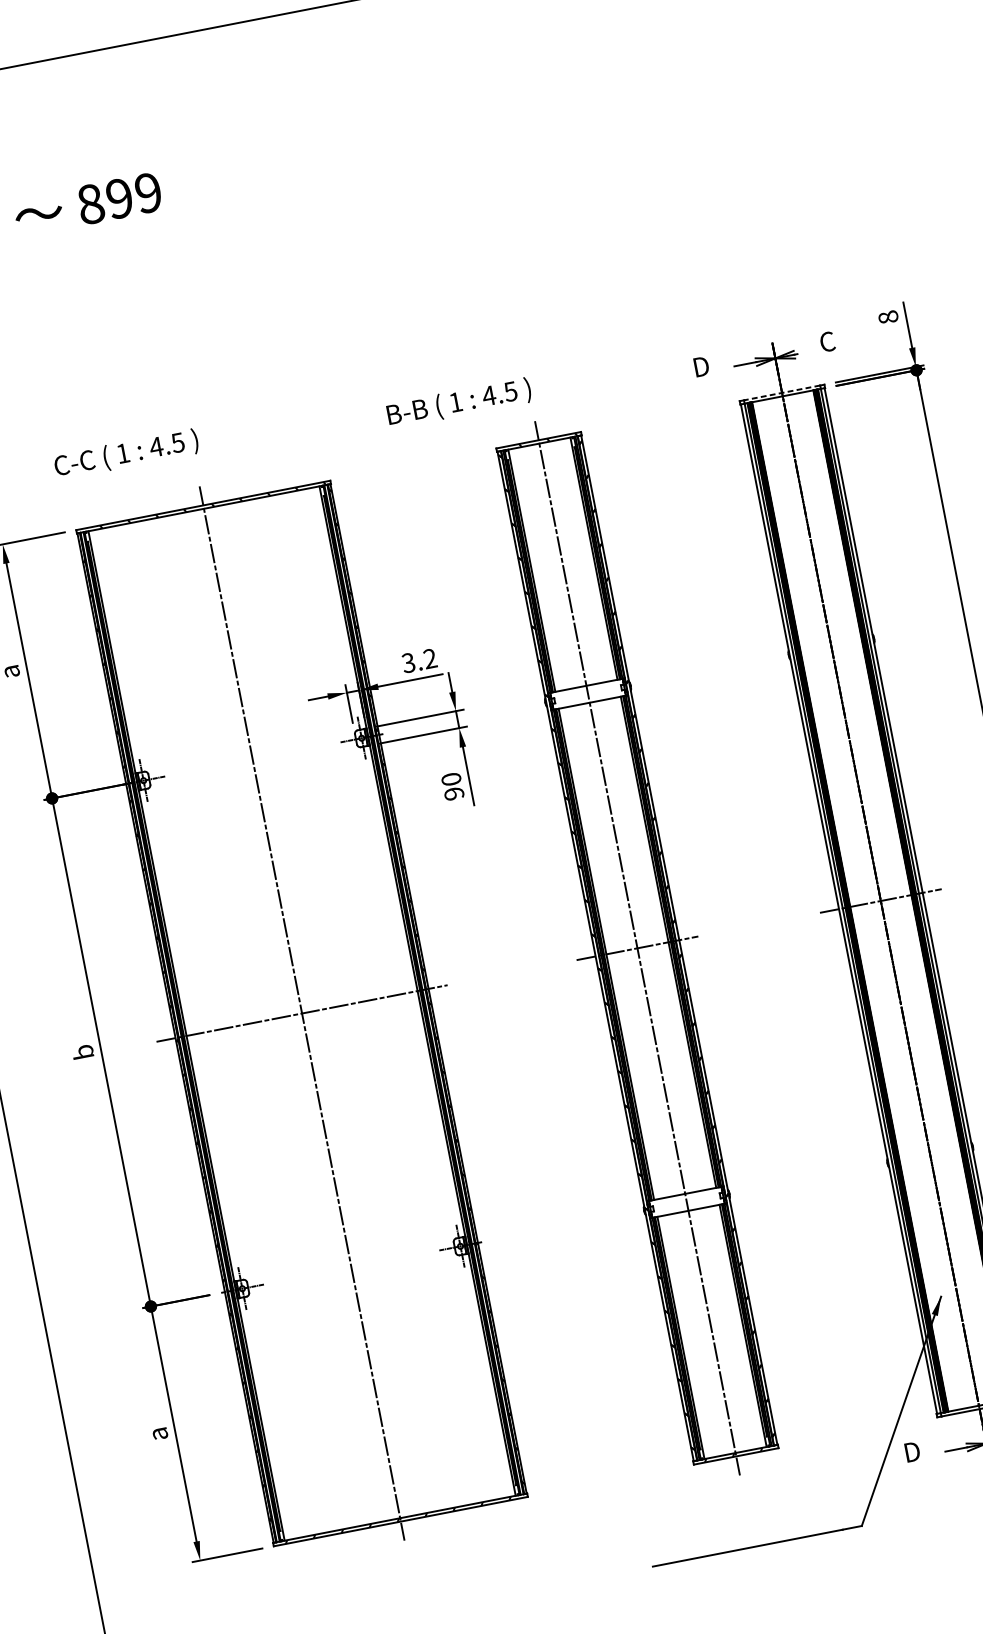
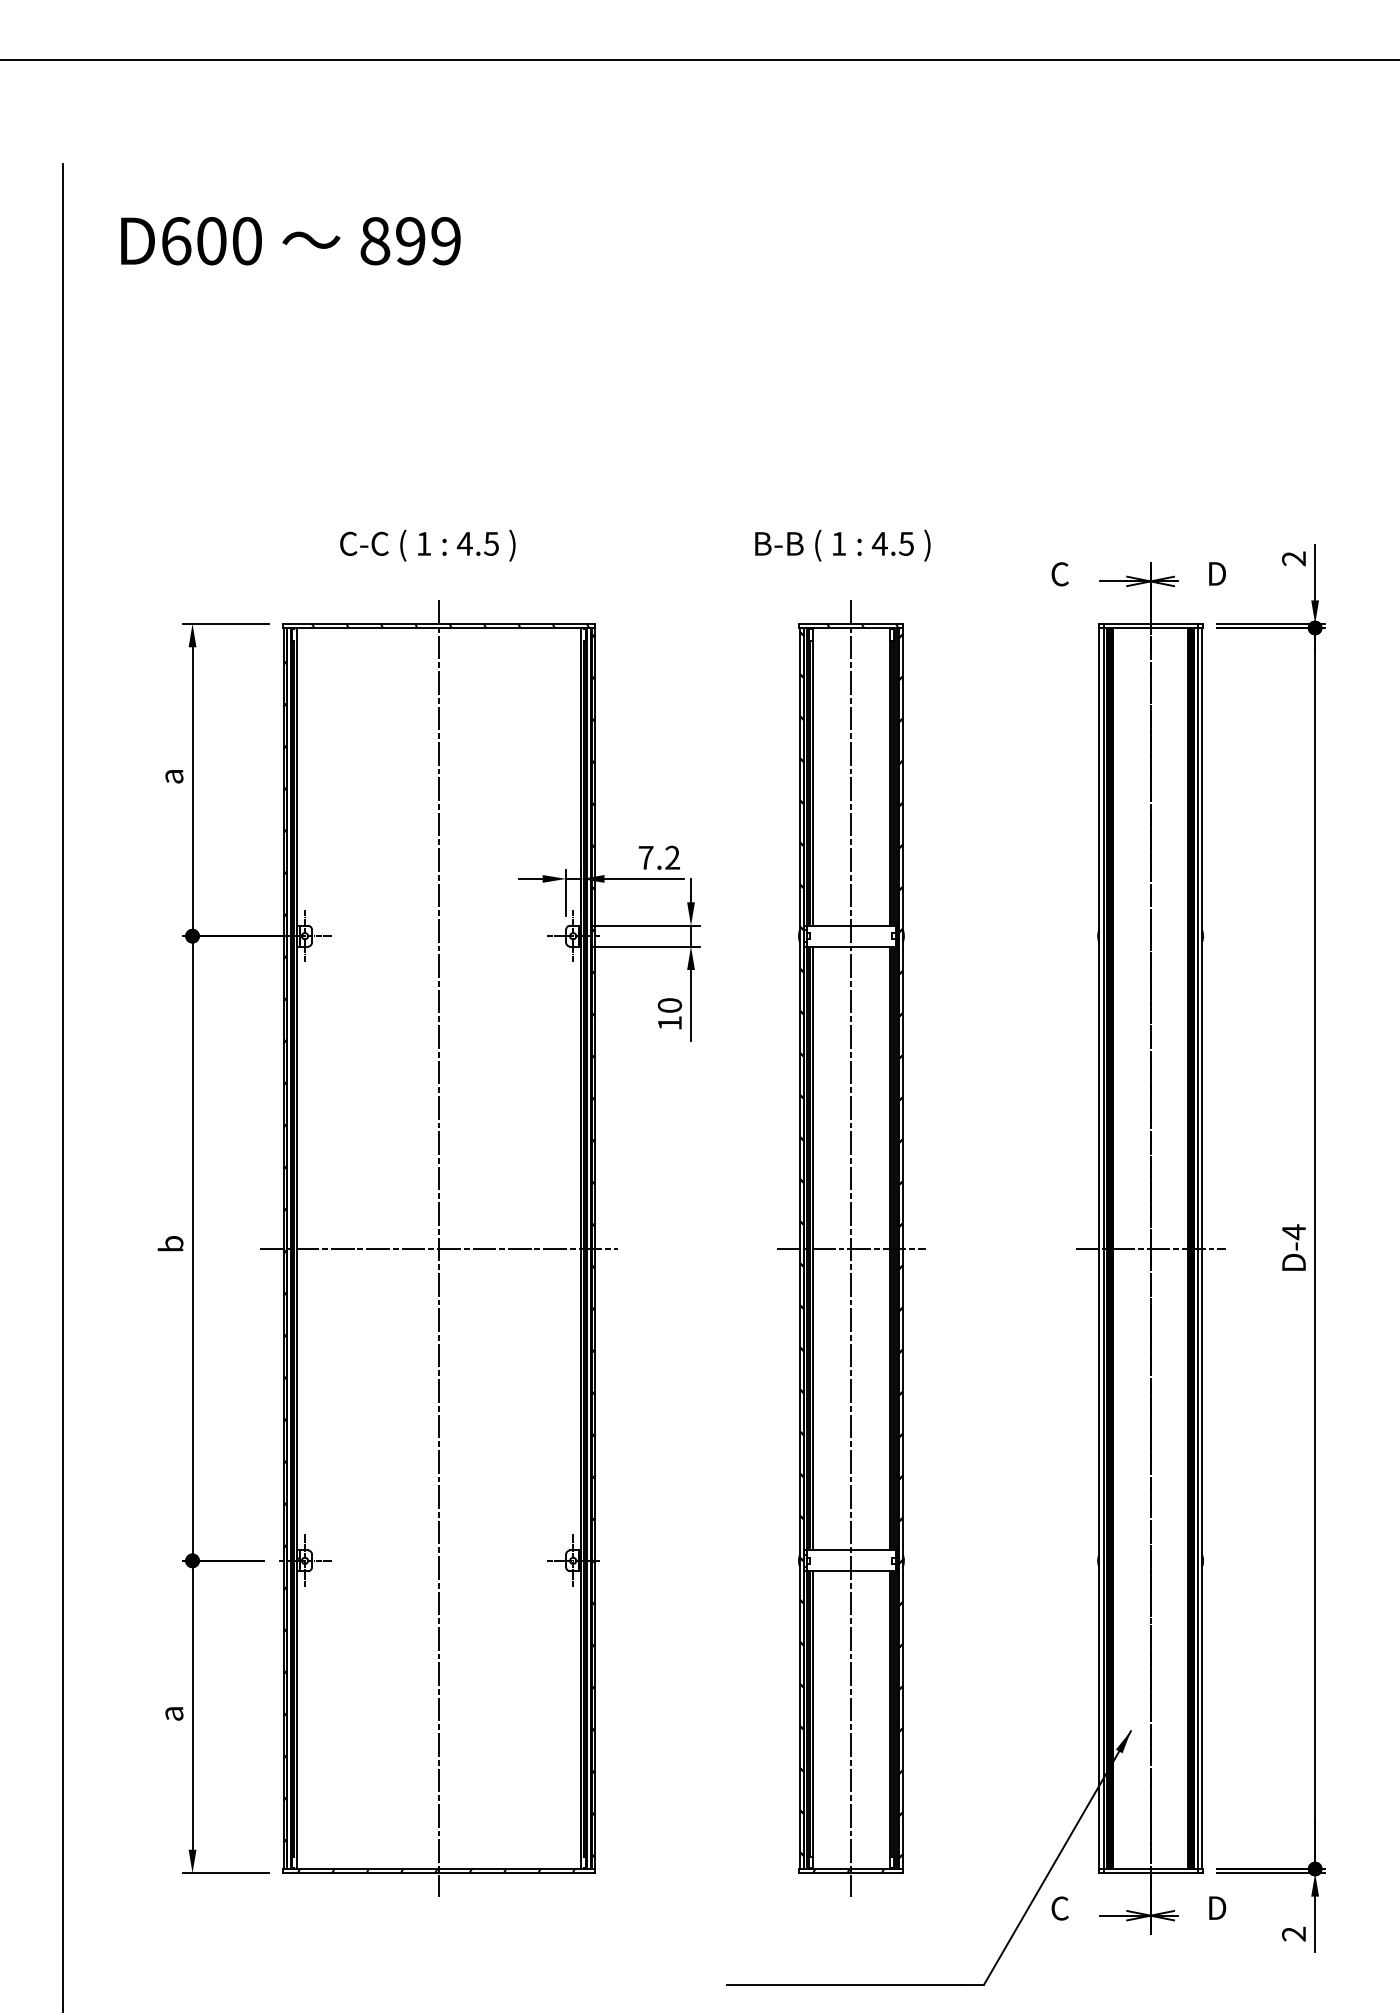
text: (888, 317) -> (1294, 558), 8 -> 2
text: (827, 341) -> (1216, 573), C -> D
text: (700, 367) -> (1060, 574), D -> C
line: (781, 392) -> (1150, 623), dashed -> solid
text: (458, 403) -> (842, 545), moved
text: (126, 454) -> (427, 545), moved
text: (408, 662) -> (645, 857), 3.2 -> 7.2
text: (453, 794) -> (669, 1023), 90 -> 10
text: (911, 1452) -> (1060, 1908), D -> C

